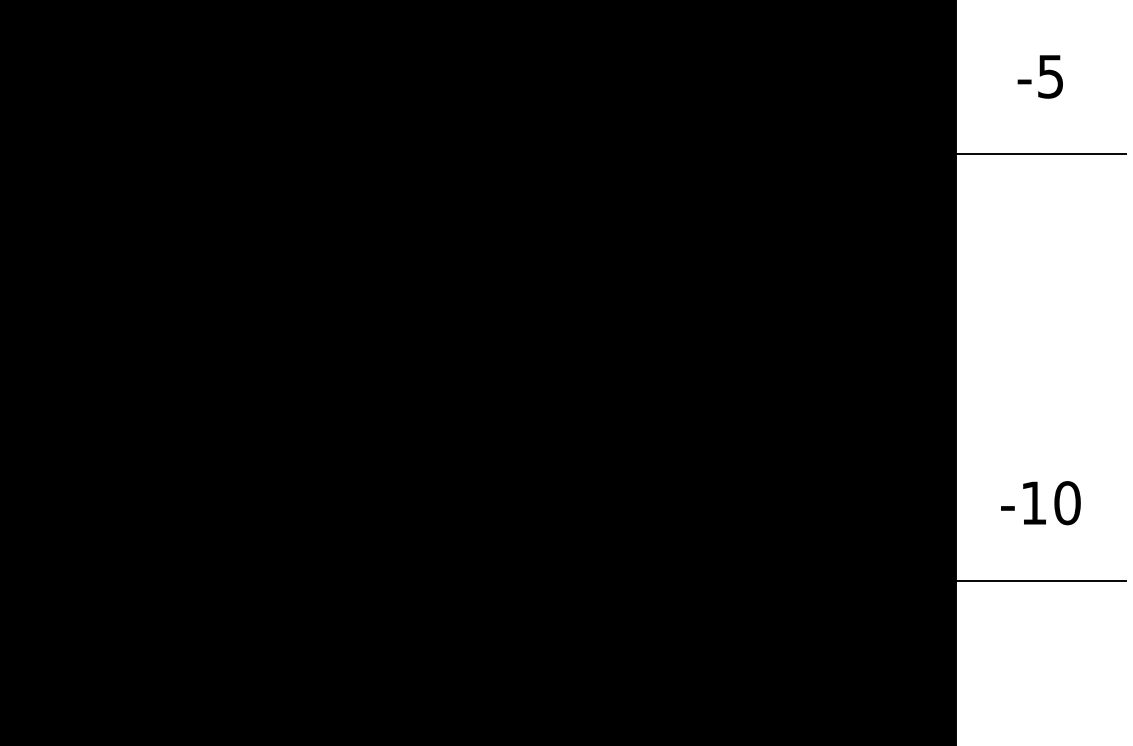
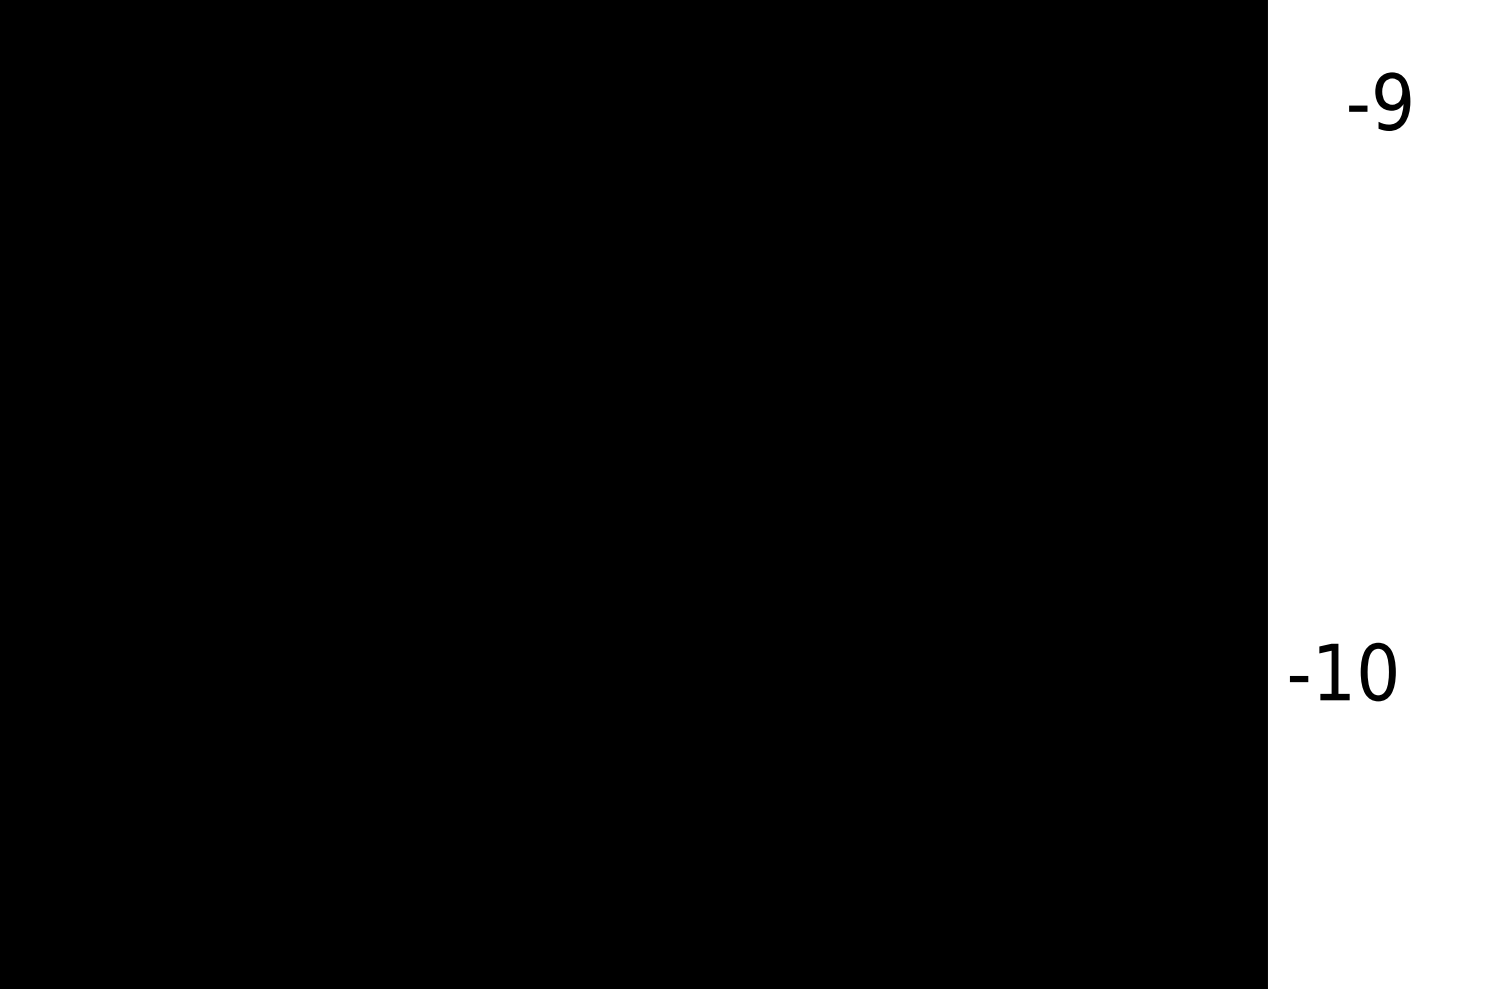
text: (1050, 76) -> (1392, 101), -5 -> -9
line: (1041, 154) -> (1380, 204), removed
text: (1040, 502) -> (1342, 671), moved
line: (1041, 581) -> (1380, 770), removed

